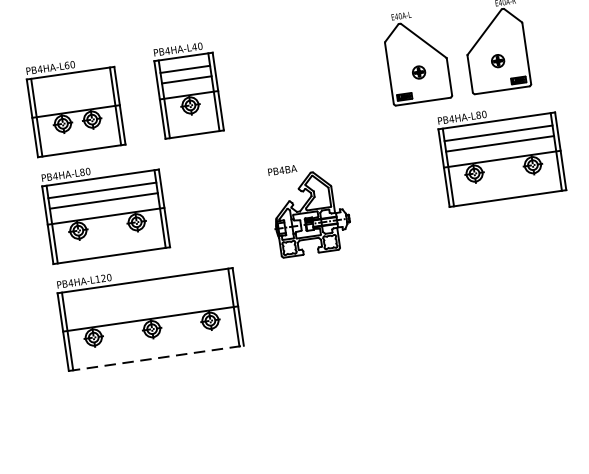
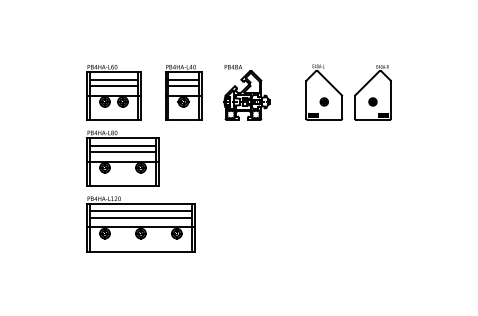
line: (71, 85) -> (113, 79), added
line: (73, 96) -> (113, 86), added
part: (500, 154) -> (366, 158), removed
part: (309, 208) -> (246, 92), moved
line: (146, 293) -> (140, 211), added
line: (147, 303) -> (140, 217), added
line: (155, 358) -> (140, 251), dashed -> solid

